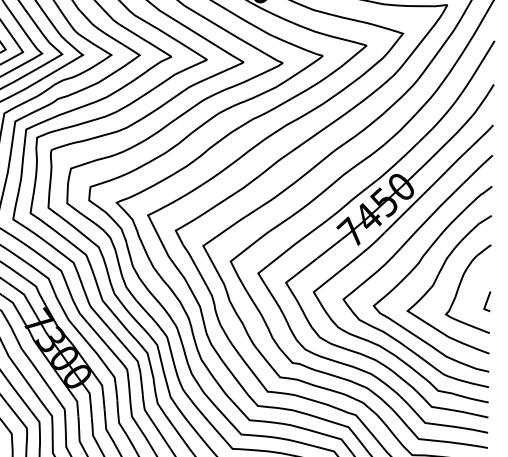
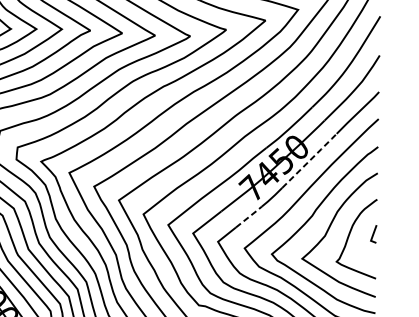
line: (417, 200) -> (311, 159), solid -> dashed
line: (349, 263) -> (250, 216), solid -> dashed
line: (487, 301) -> (373, 234), moved

